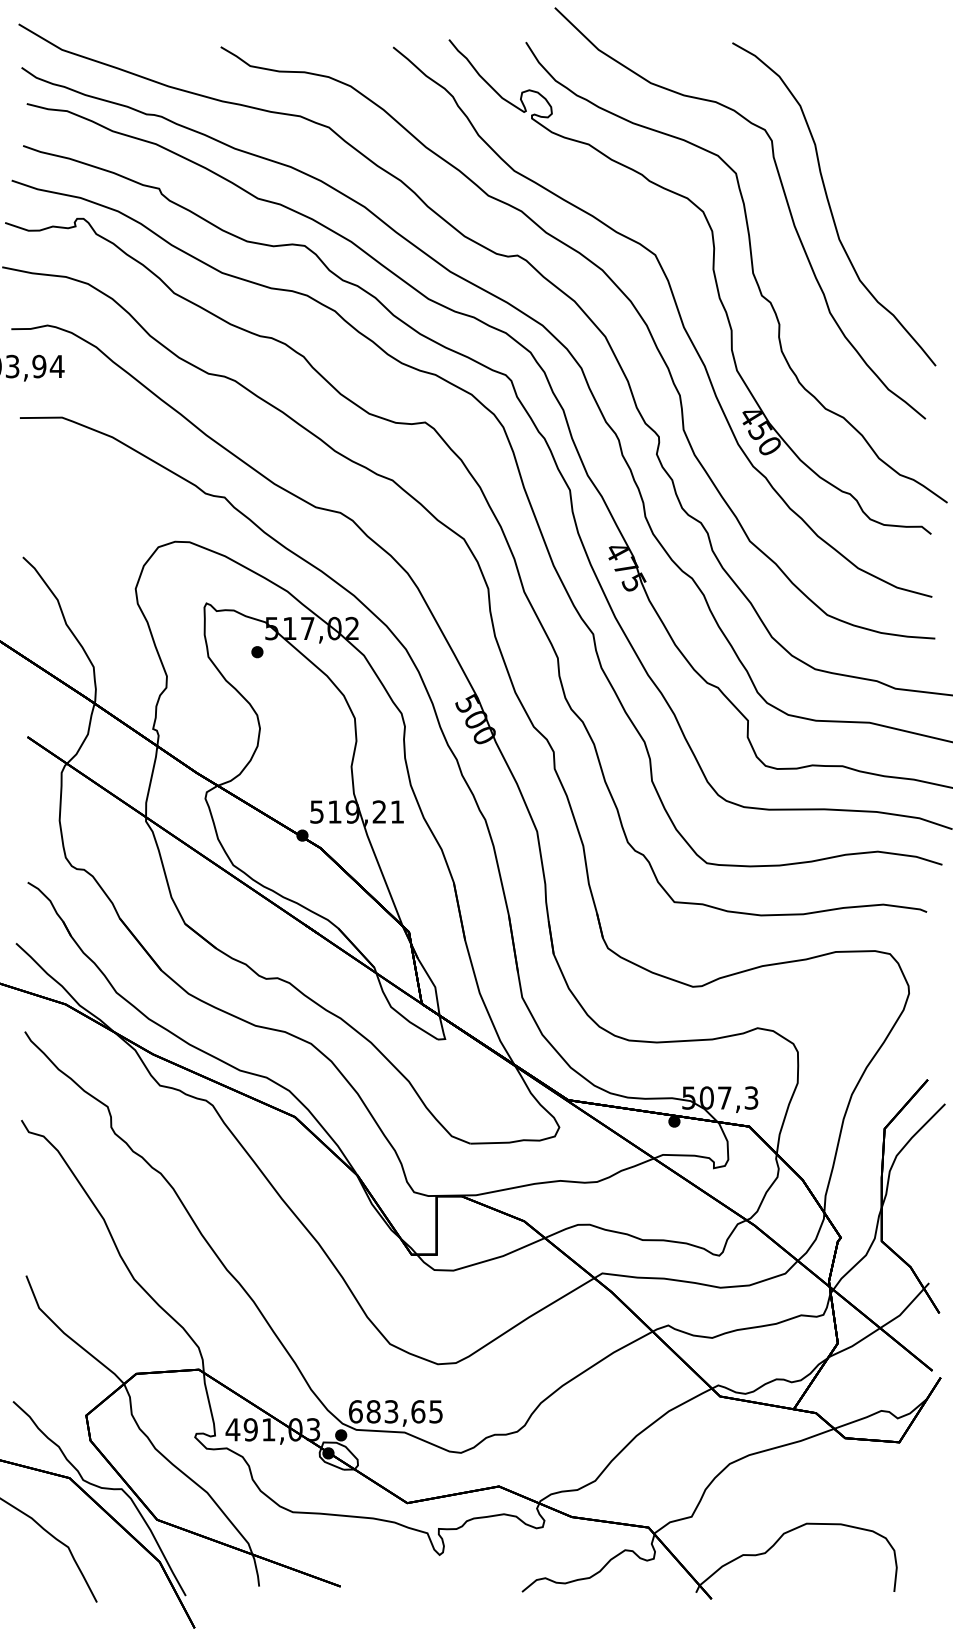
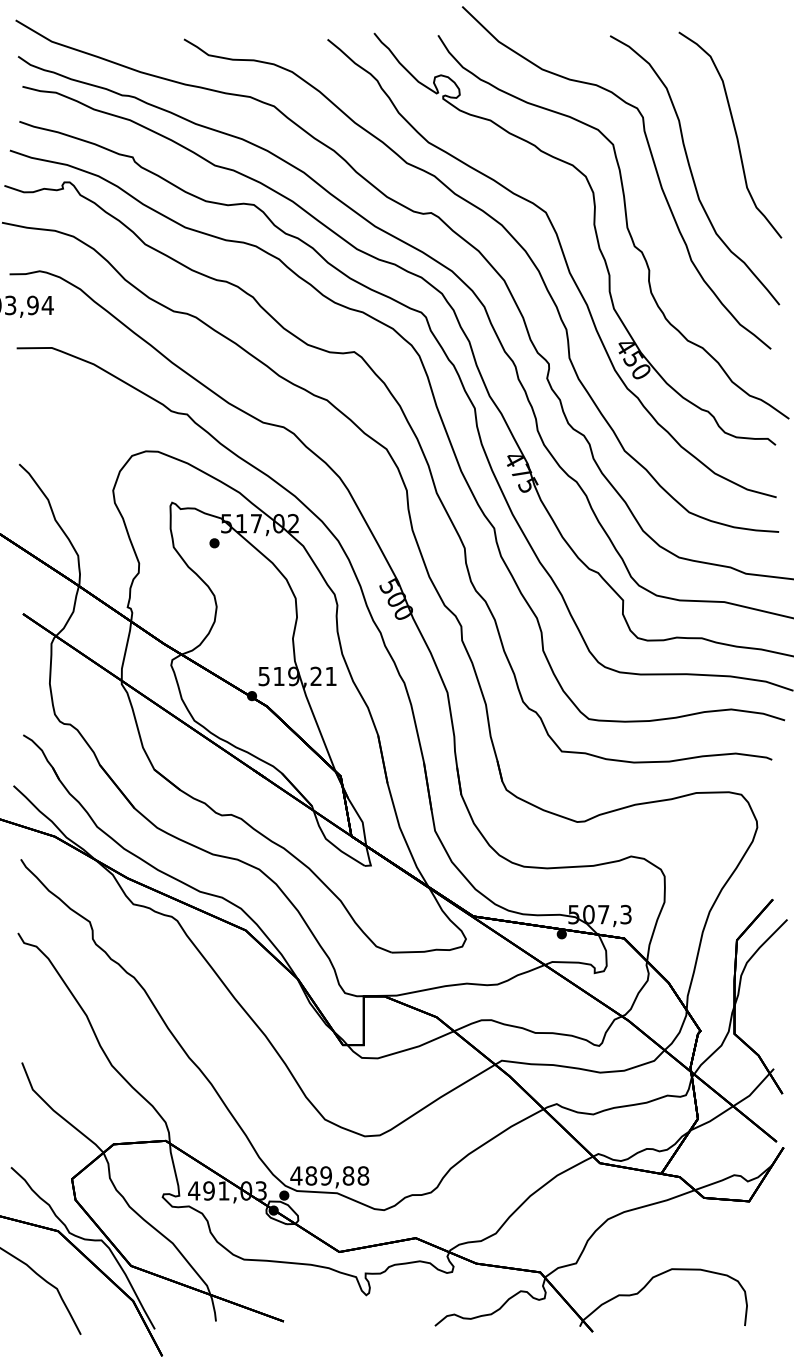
part: (876, 161) -> (730, 134), added
text: (395, 1411) -> (329, 1175), 683,65 -> 489,88

